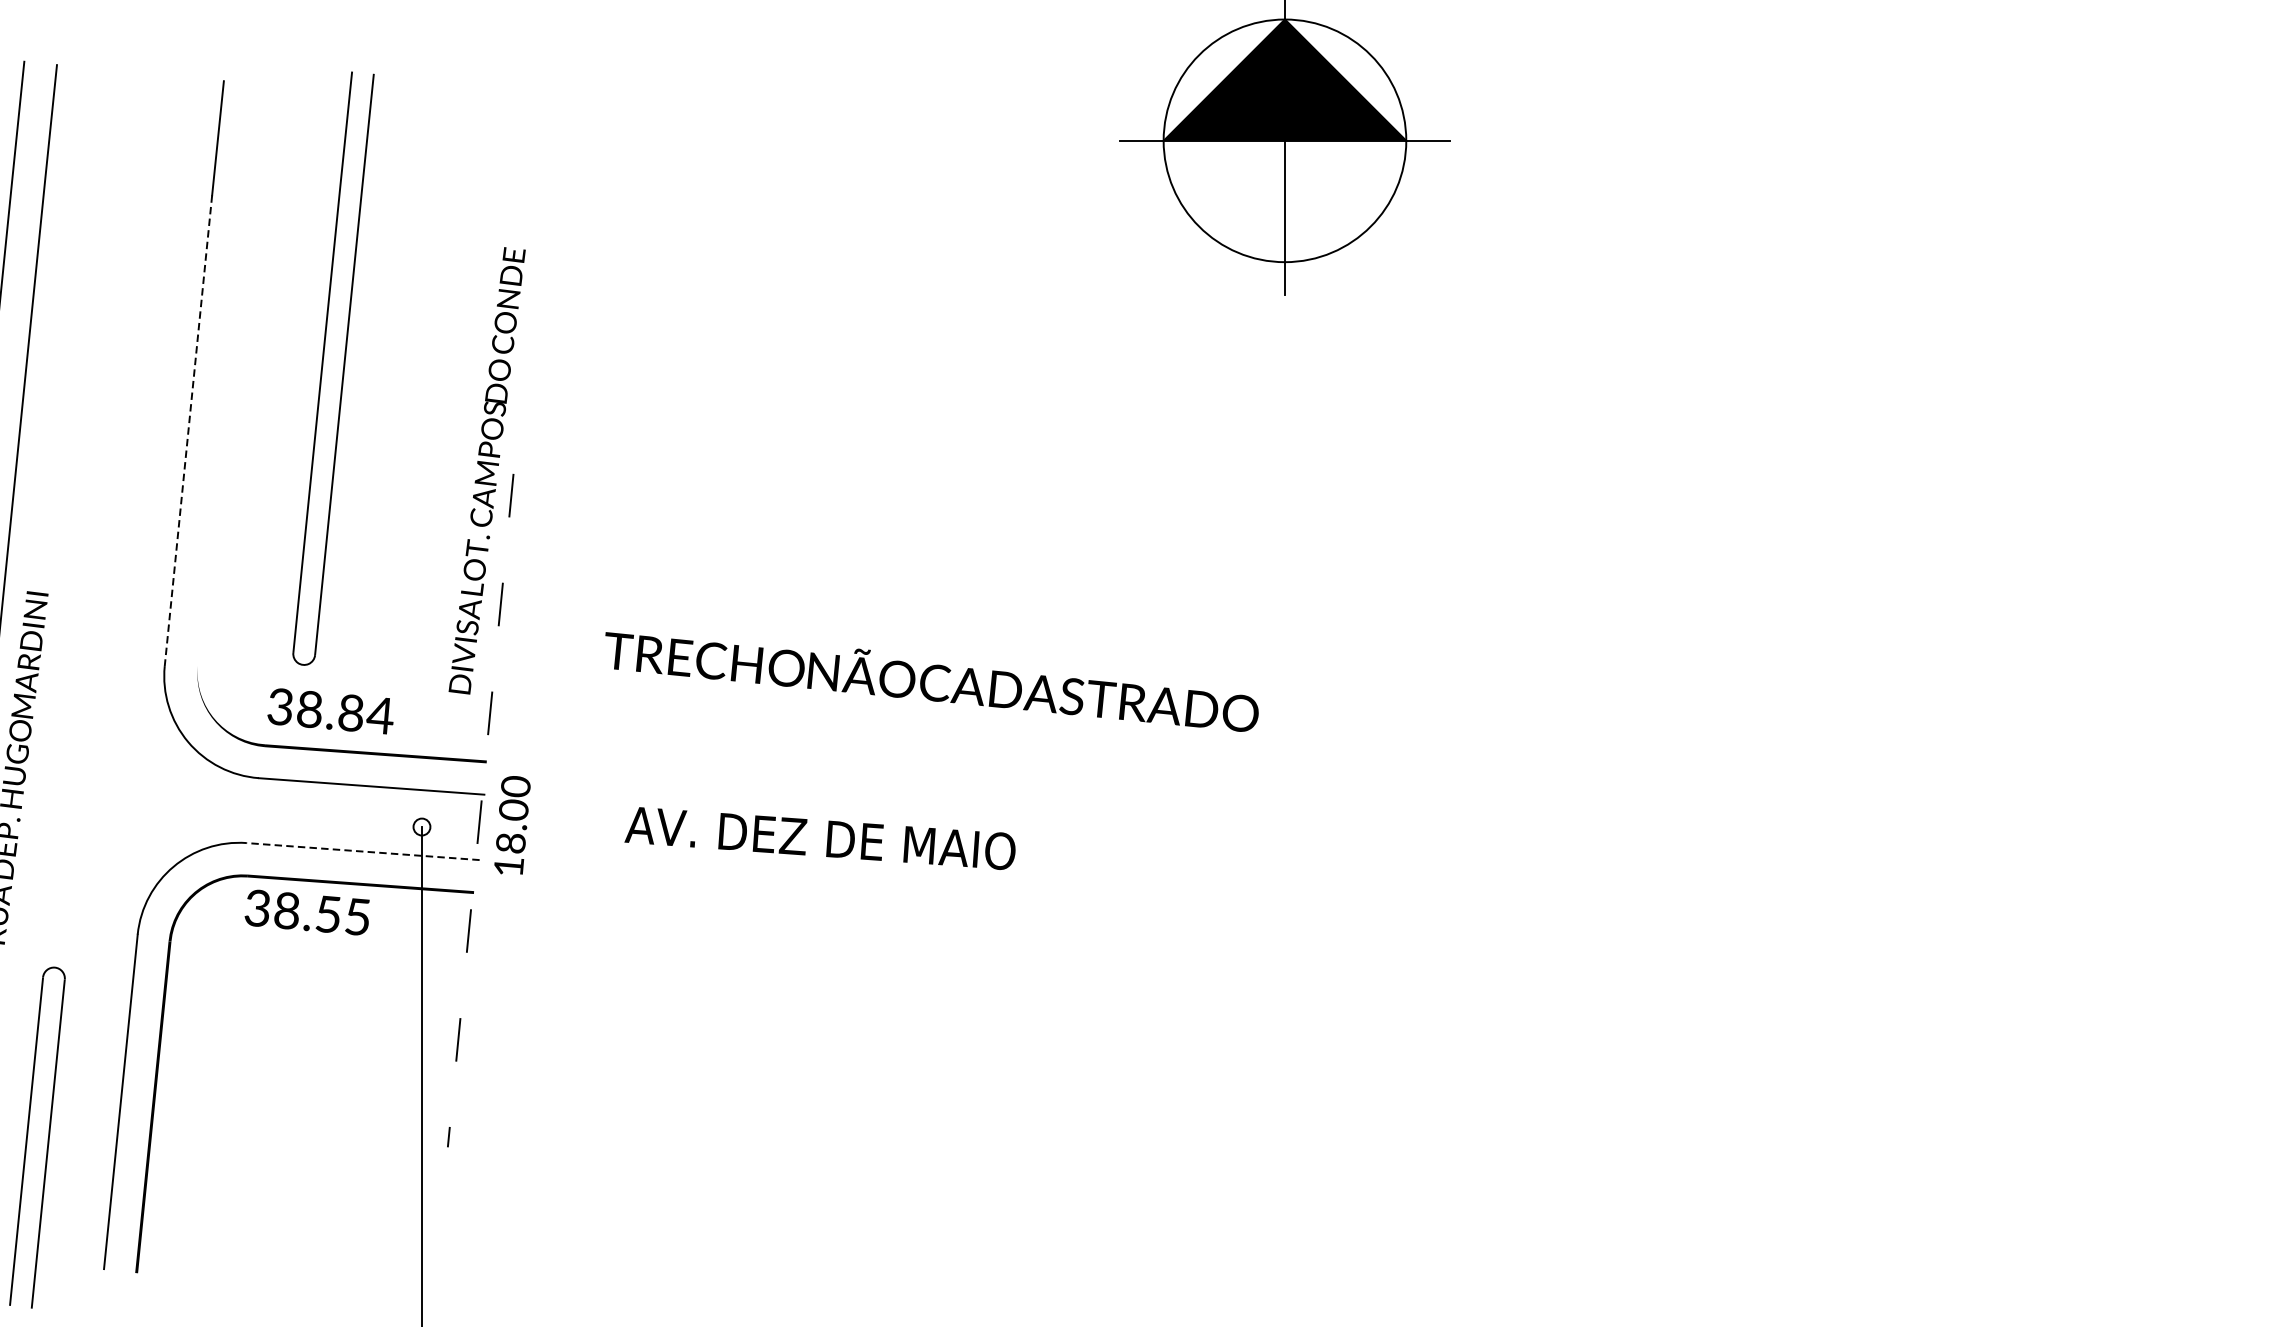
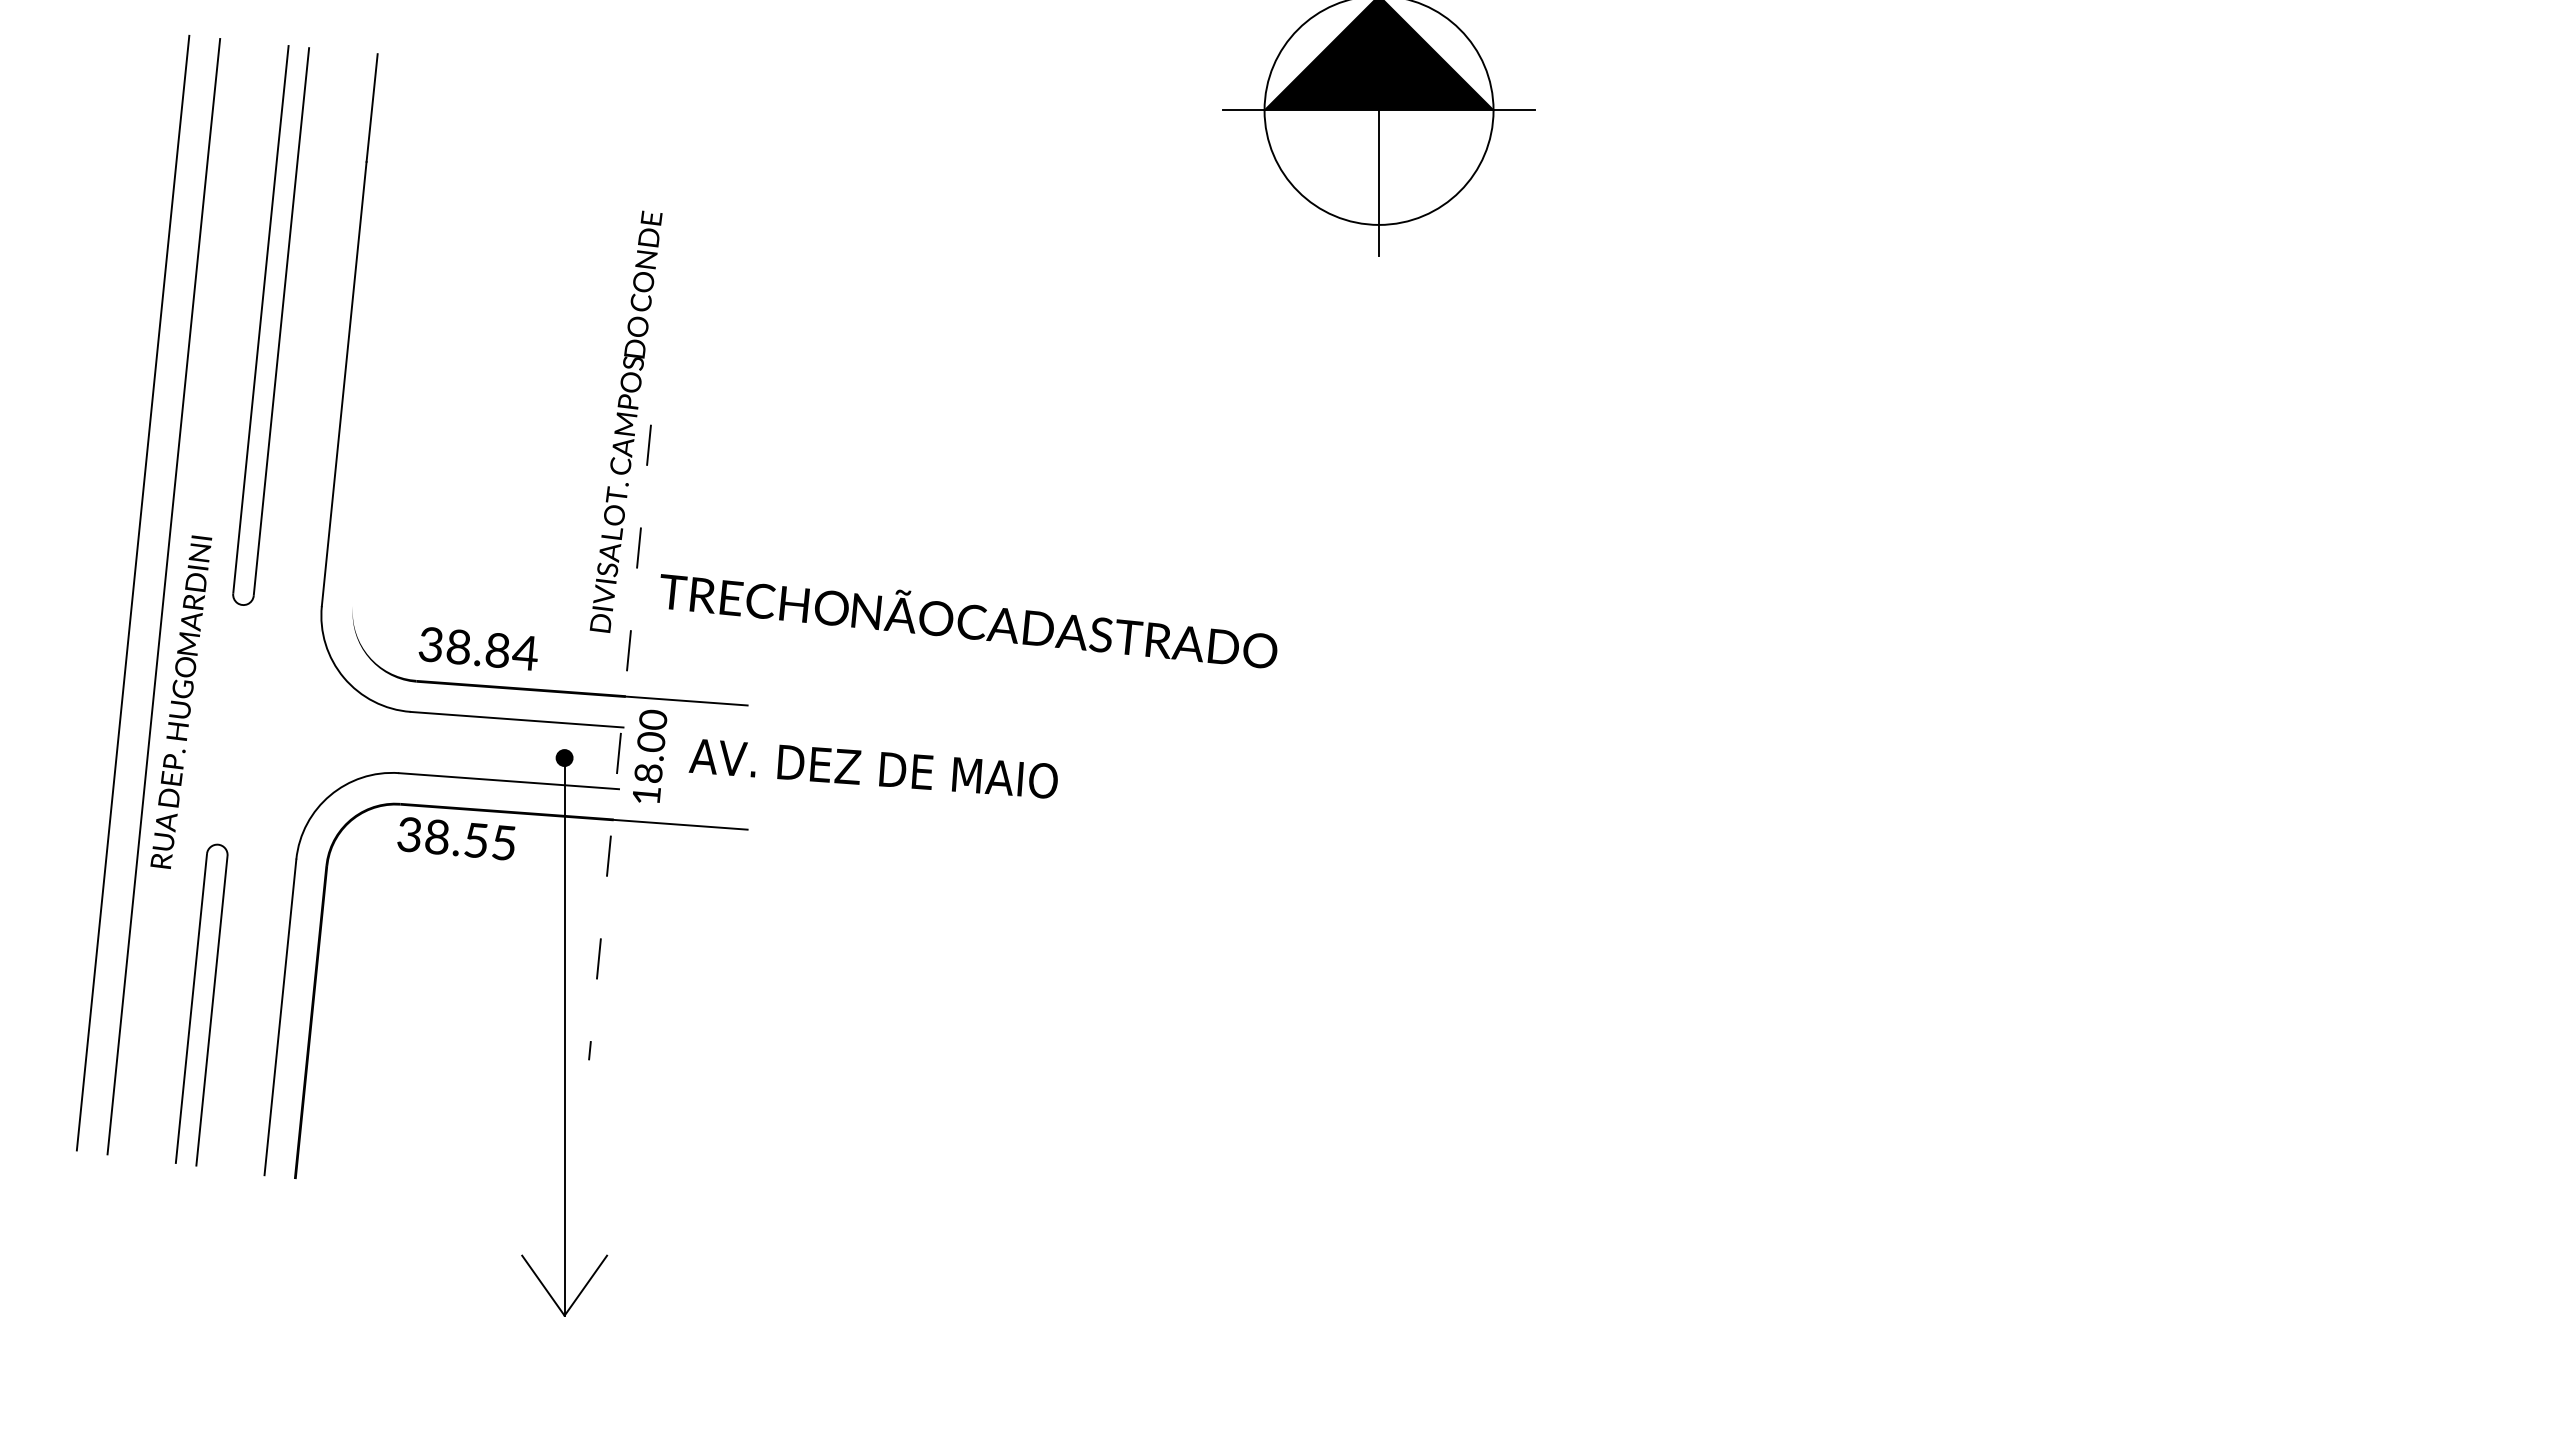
part: (323, 368) -> (261, 325), moved
line: (188, 431) -> (344, 384), dashed -> solid
text: (931, 682) -> (968, 621), moved
line: (551, 766) -> (686, 700), added
fill: (421, 827) -> (564, 758), added
text: (819, 838) -> (872, 768), moved
line: (362, 851) -> (508, 781), dashed -> solid
line: (544, 897) -> (680, 824), added
part: (28, 1133) -> (193, 1001), moved

